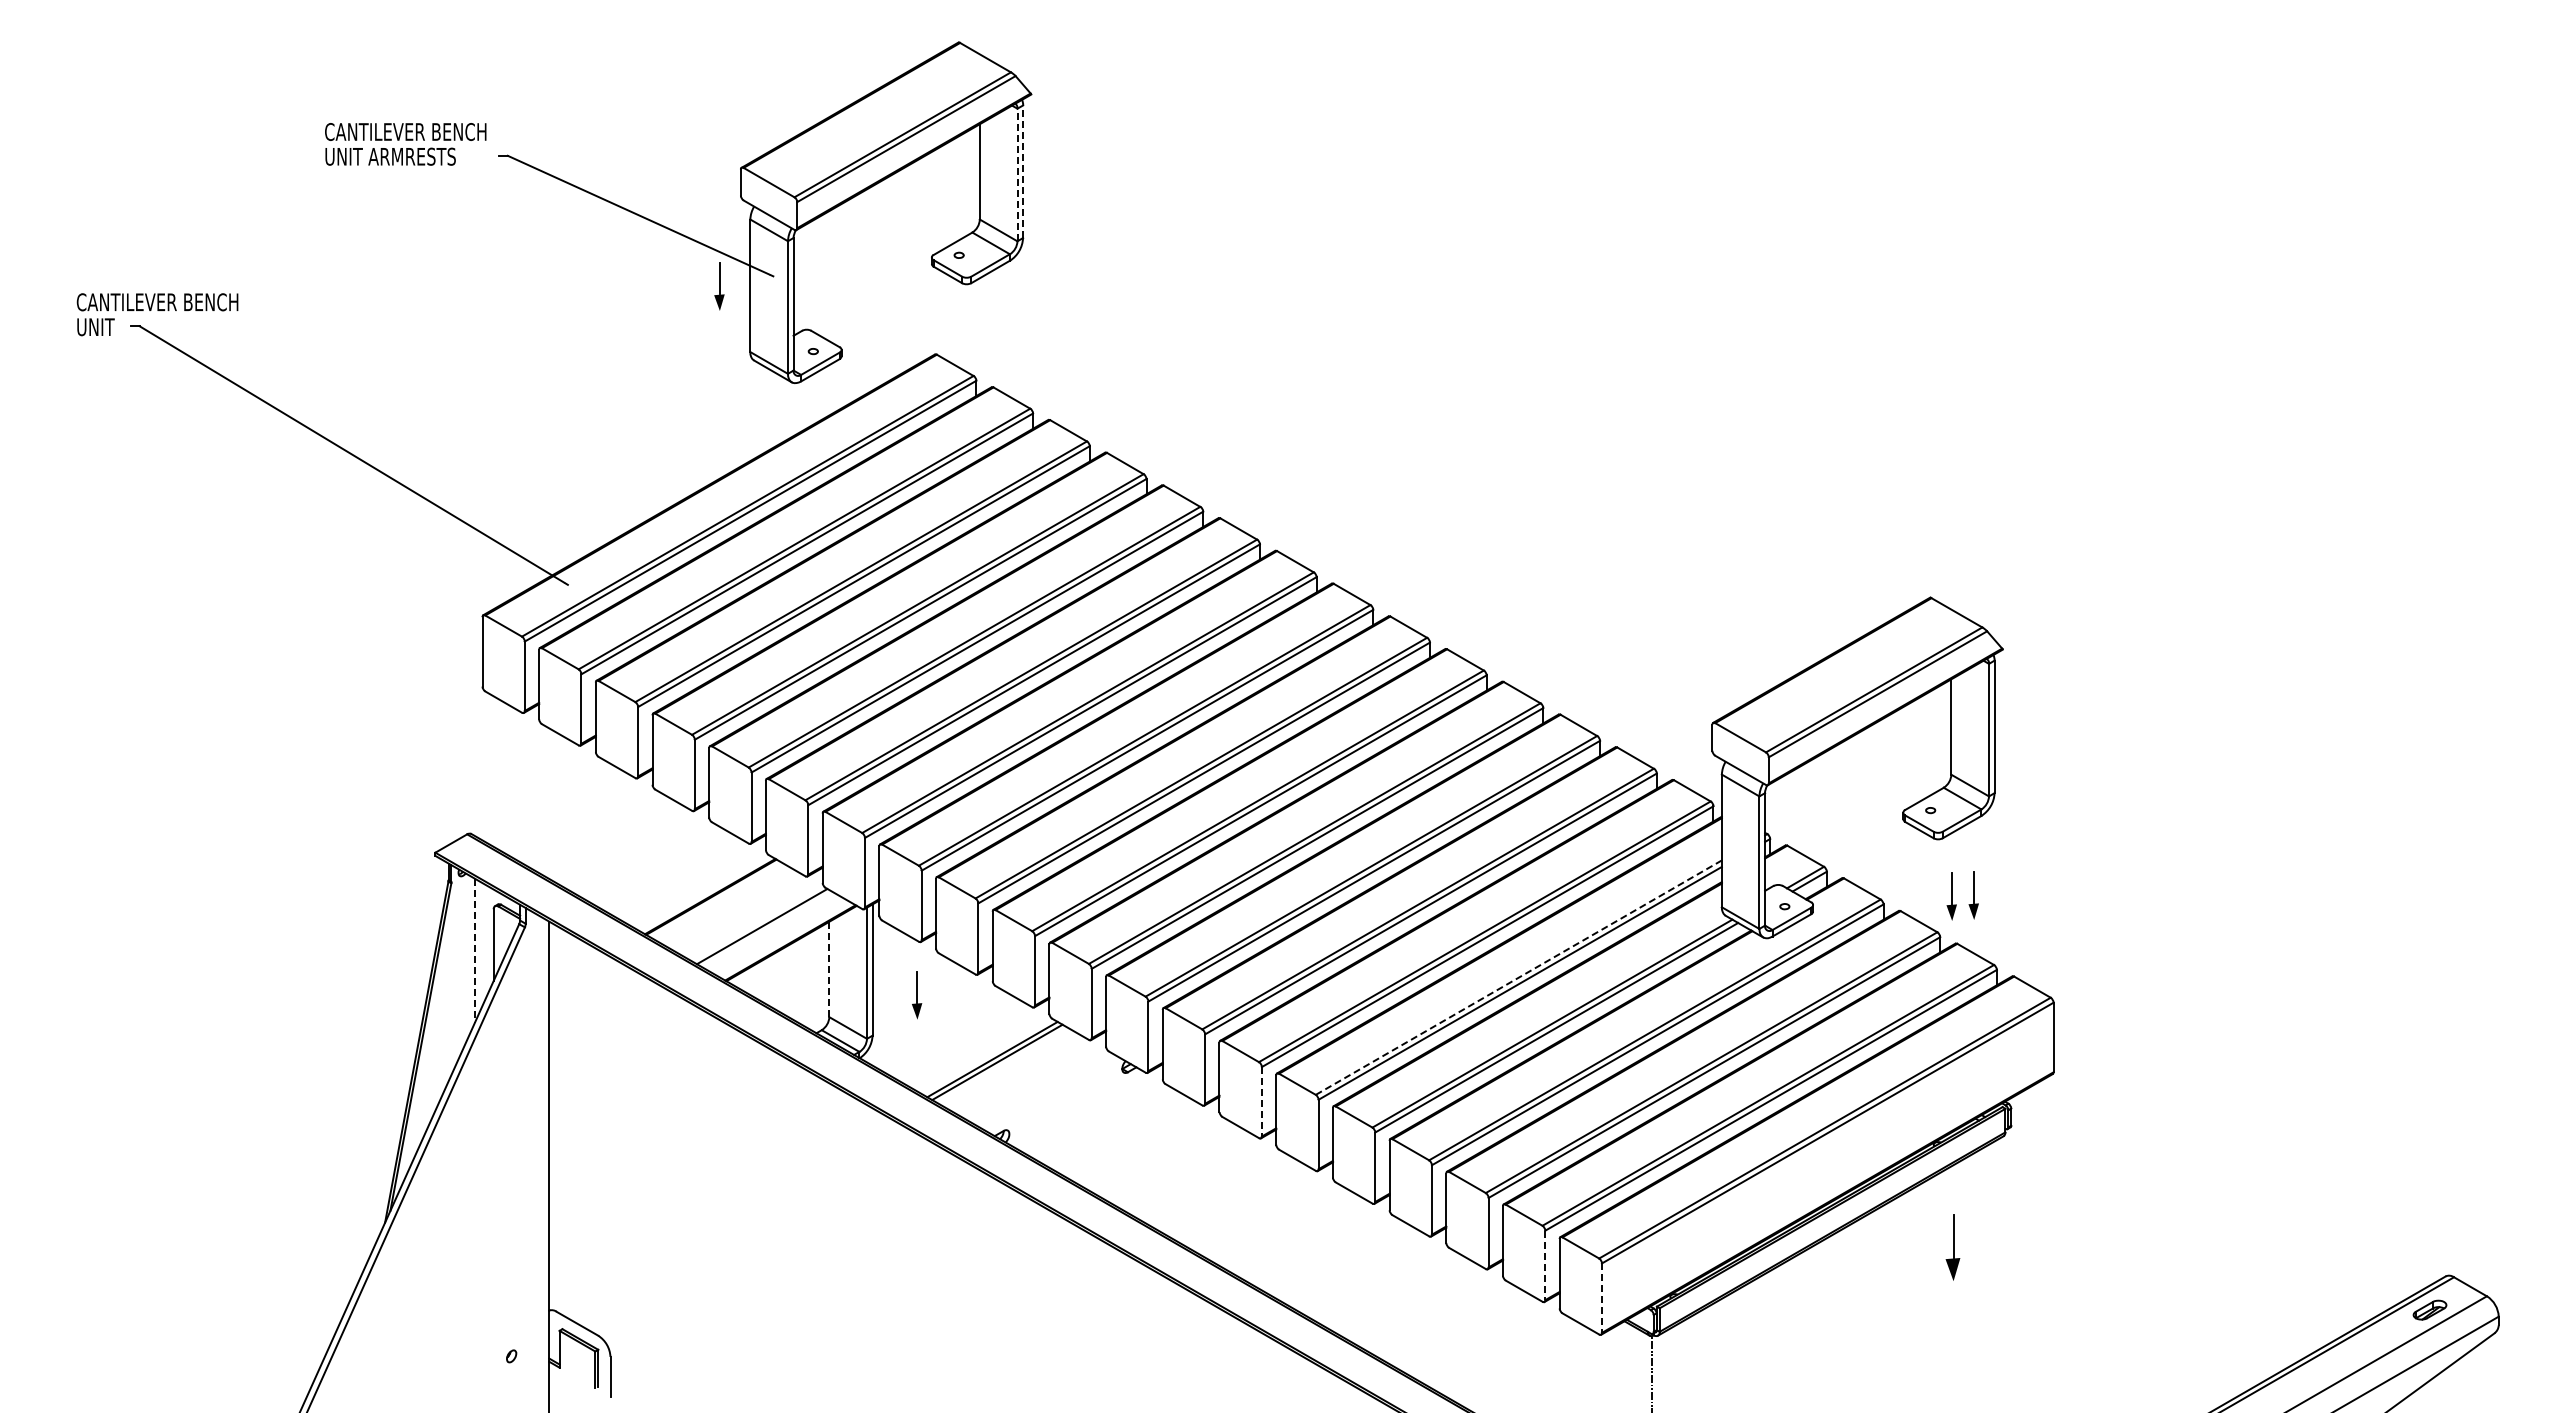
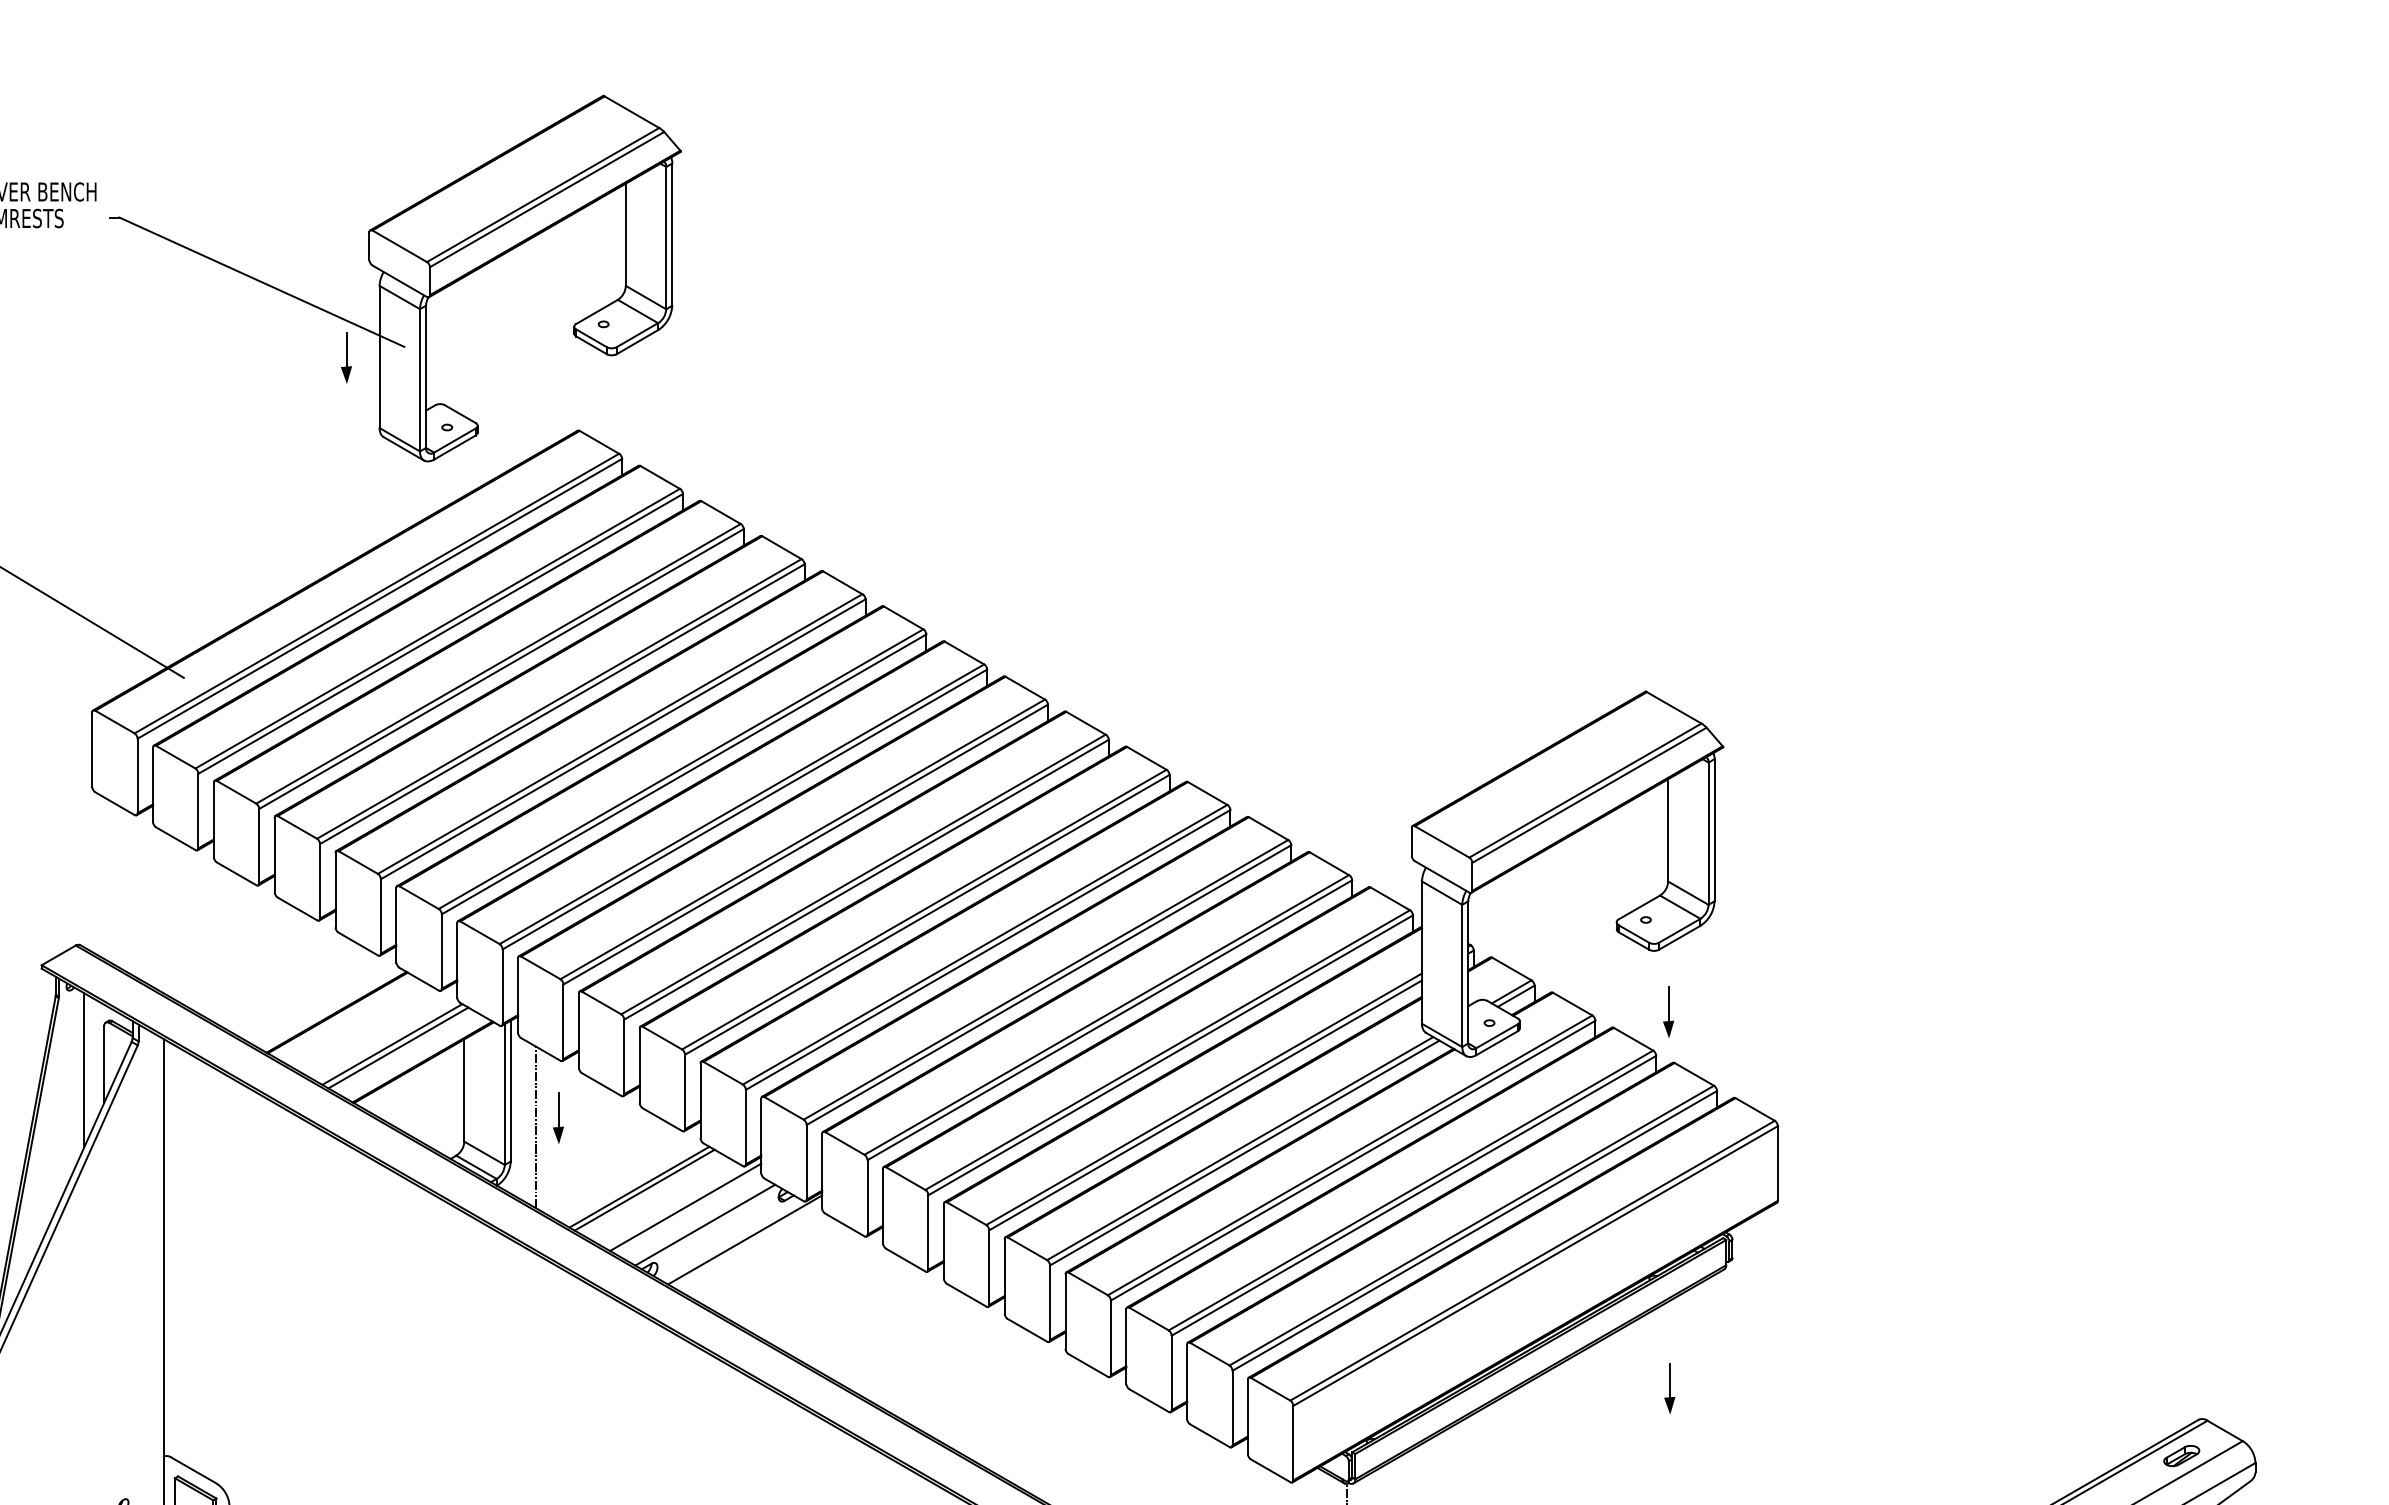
line: (1023, 171) -> (672, 234), dashed -> solid
line: (1017, 174) -> (666, 237), dashed -> solid
part: (1973, 895) -> (1691, 1011), removed
line: (767, 929) -> (398, 1047), added
line: (474, 950) -> (83, 1070), dashed -> solid
line: (829, 969) -> (464, 1090), dashed -> solid
line: (1519, 977) -> (1204, 1099), dashed -> solid
line: (895, 1003) -> (535, 1127), added
line: (1035, 1078) -> (685, 1207), added
line: (1053, 1094) -> (704, 1224), added
line: (1261, 1101) -> (928, 1232), dashed -> solid
line: (1090, 1108) -> (744, 1239), added
part: (1952, 1247) -> (1669, 1388), size x0.71
line: (1545, 1265) -> (1232, 1408), dashed -> solid
line: (1601, 1298) -> (1292, 1443), dashed -> solid

